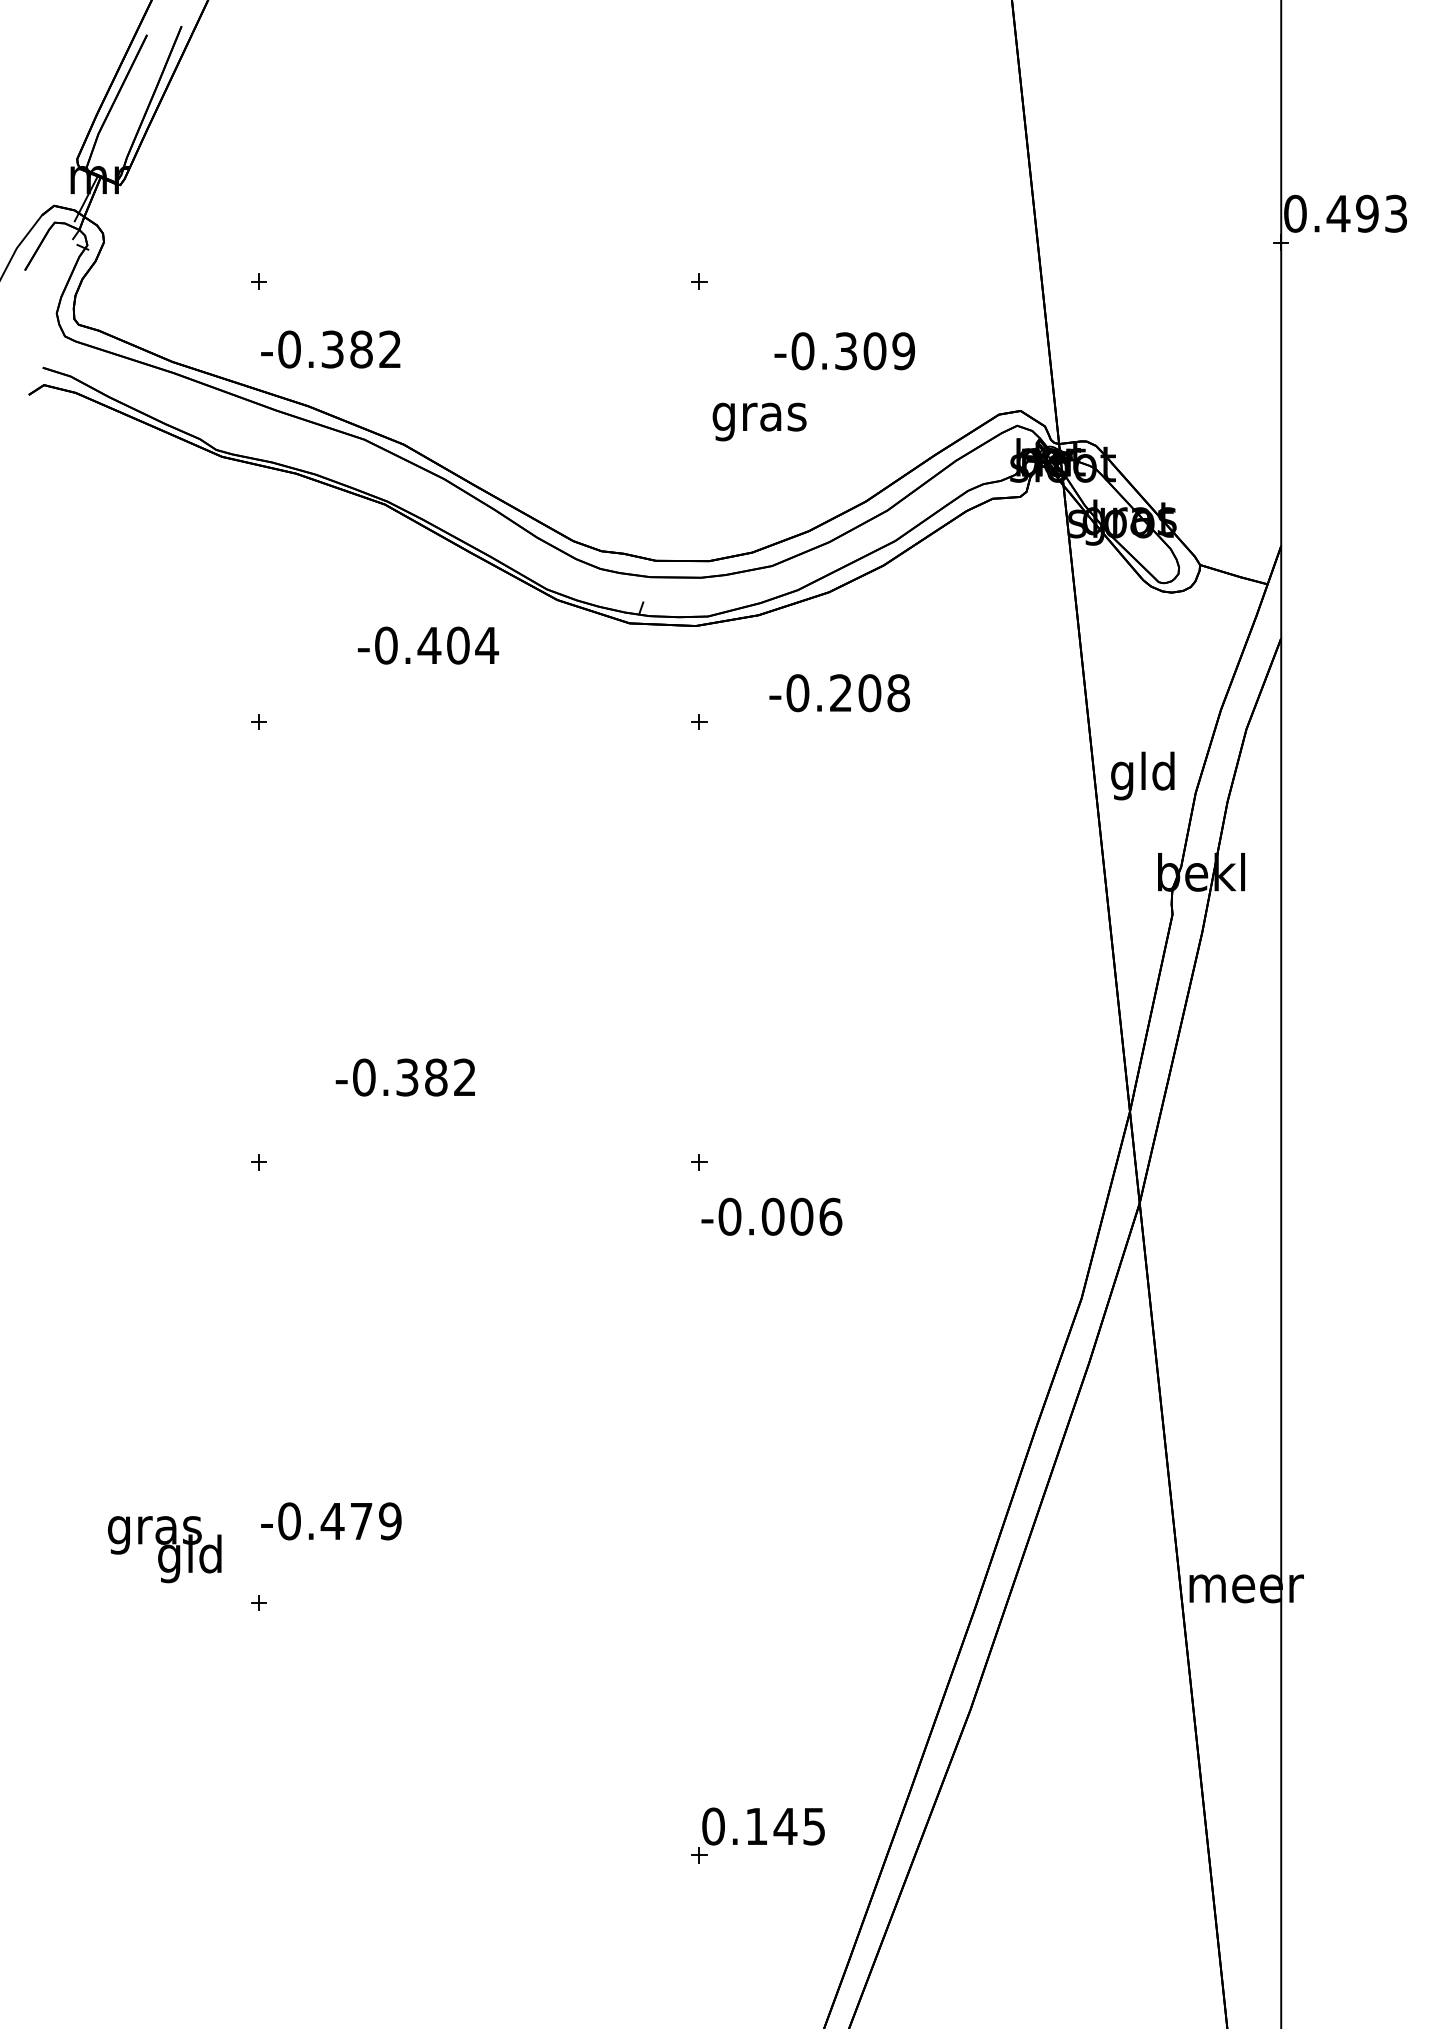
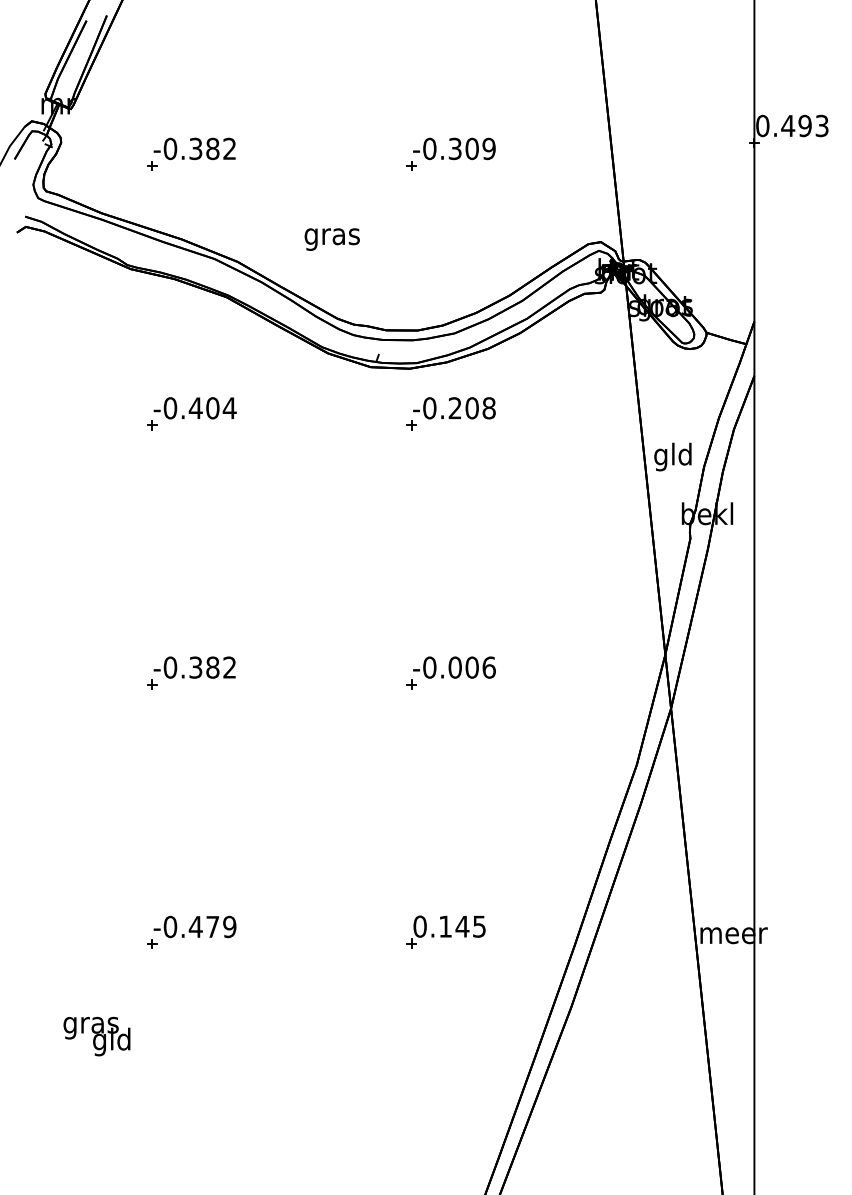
text: (330, 348) -> (194, 148), moved
text: (844, 350) -> (454, 148), moved
text: (758, 421) -> (331, 239), moved
text: (427, 645) -> (194, 408), moved
text: (839, 693) -> (454, 408), moved
text: (405, 1077) -> (194, 667), moved
text: (771, 1216) -> (454, 667), moved
text: (330, 1520) -> (194, 926), moved
text: (163, 1549) -> (96, 1036), moved
part: (756, 1834) -> (445, 931), moved

